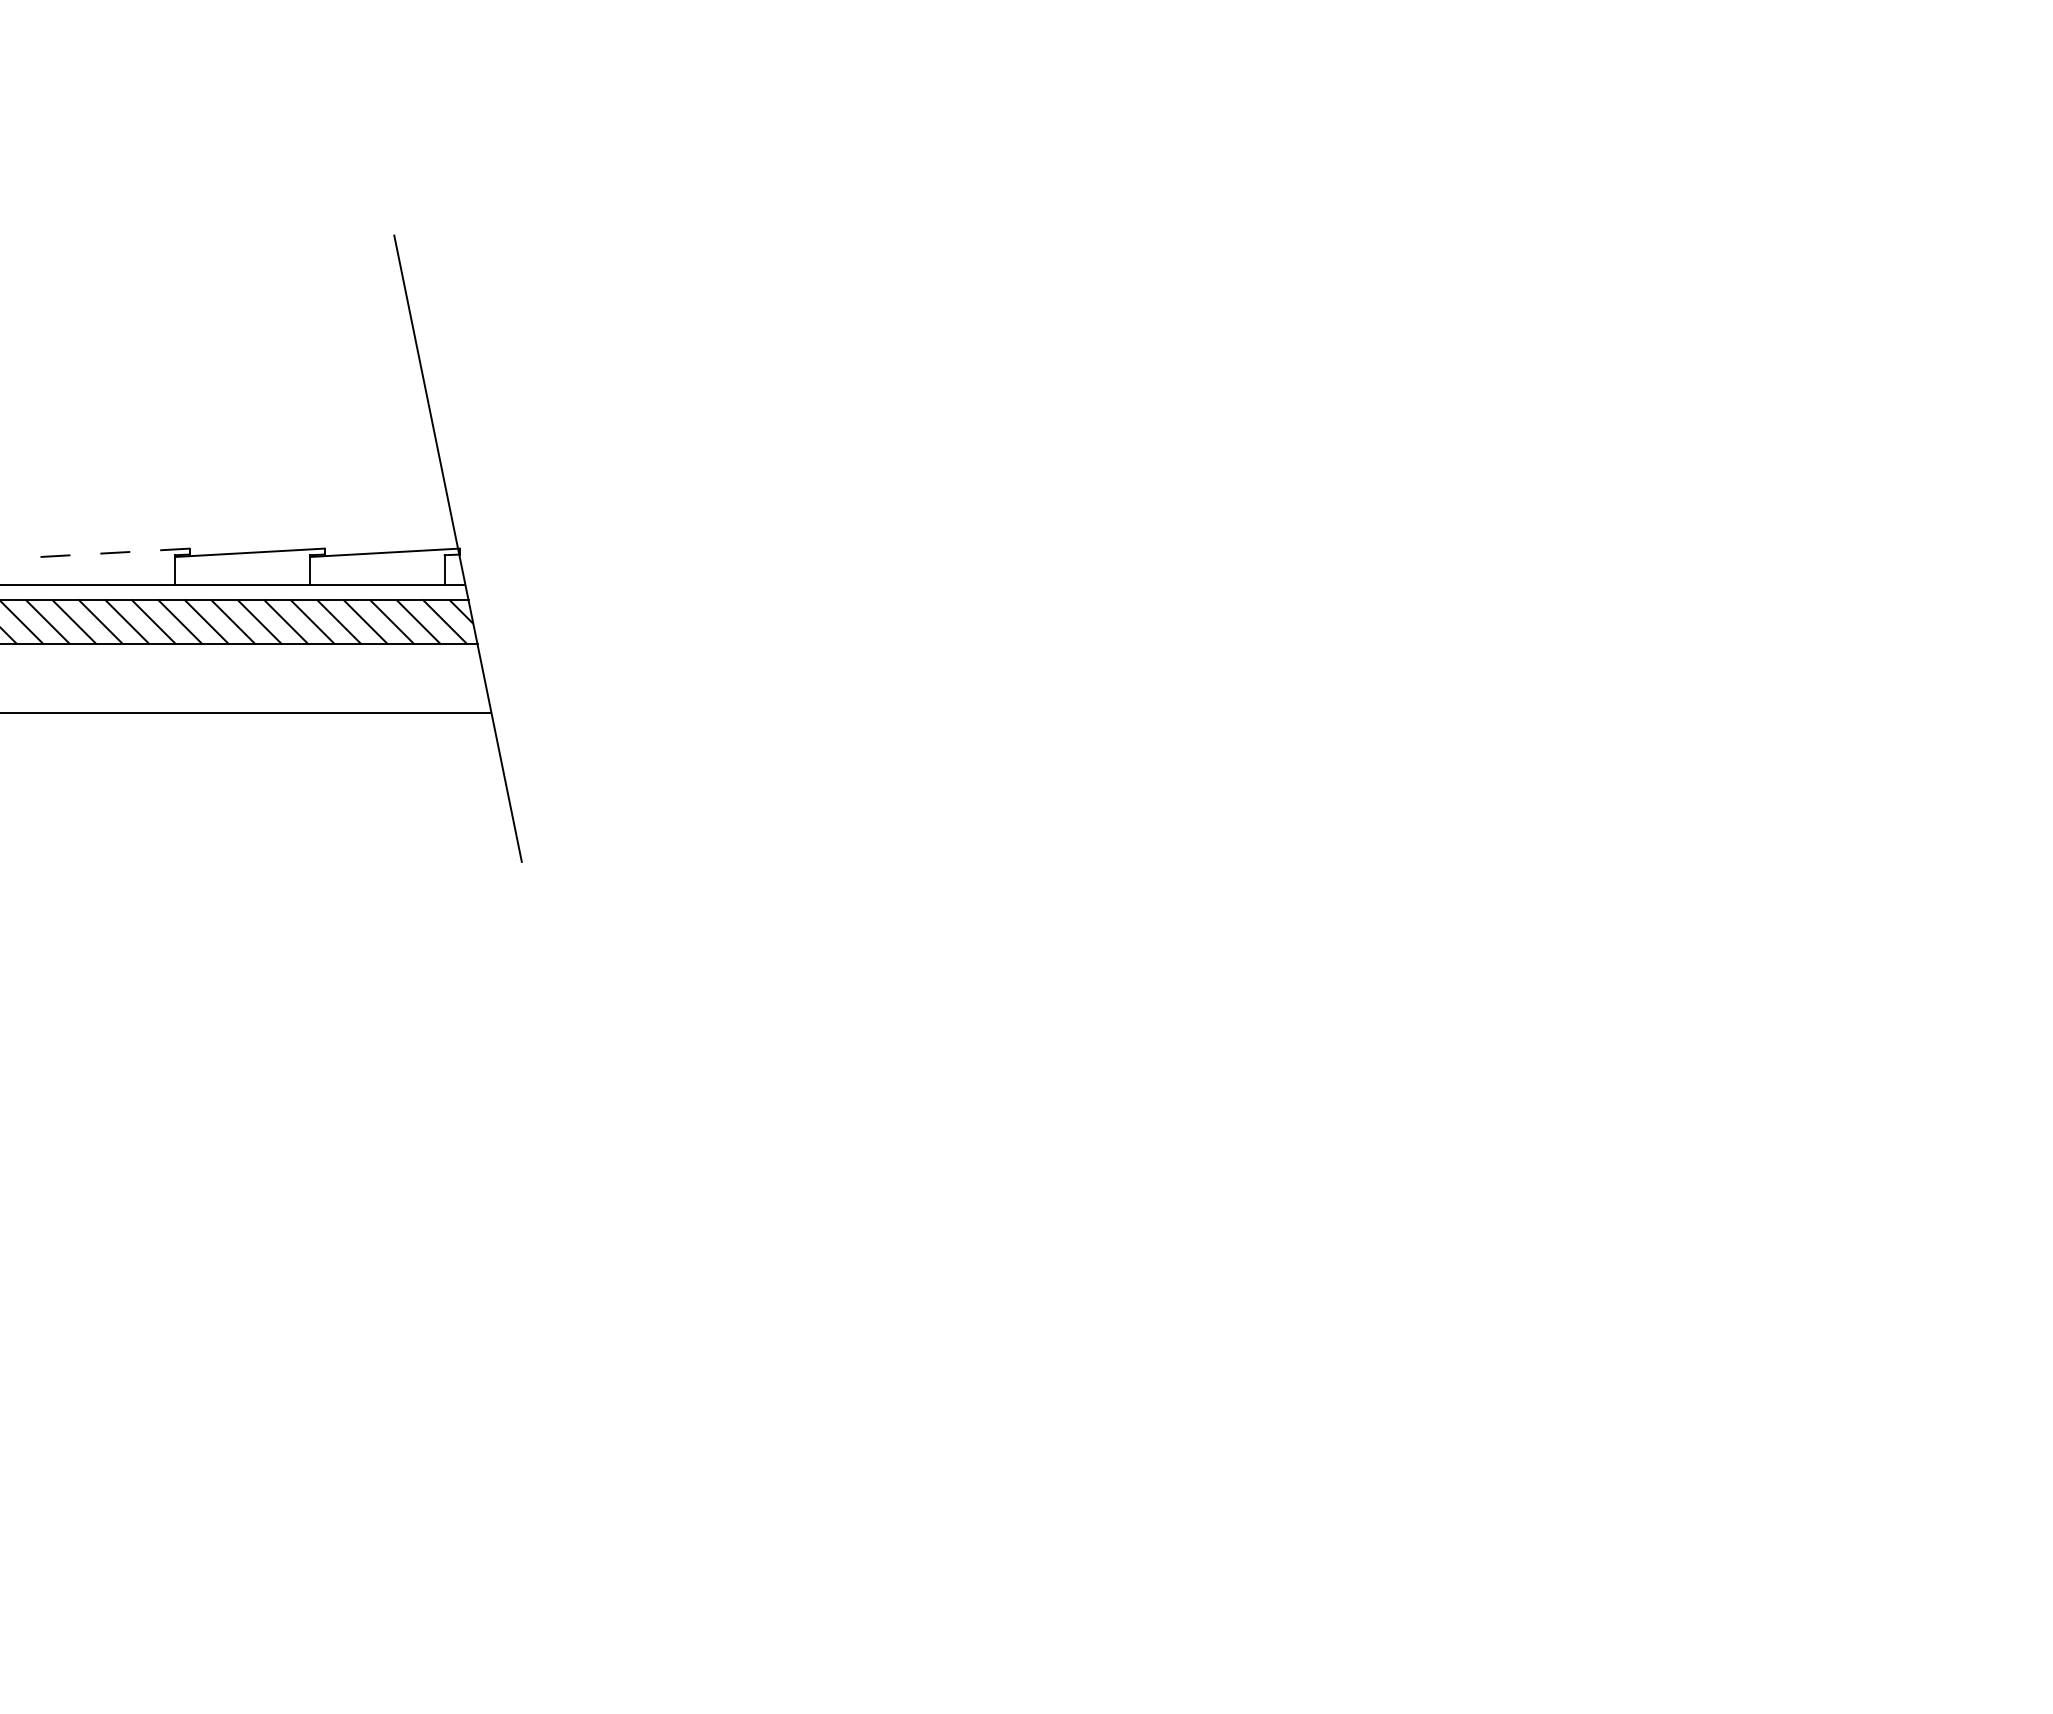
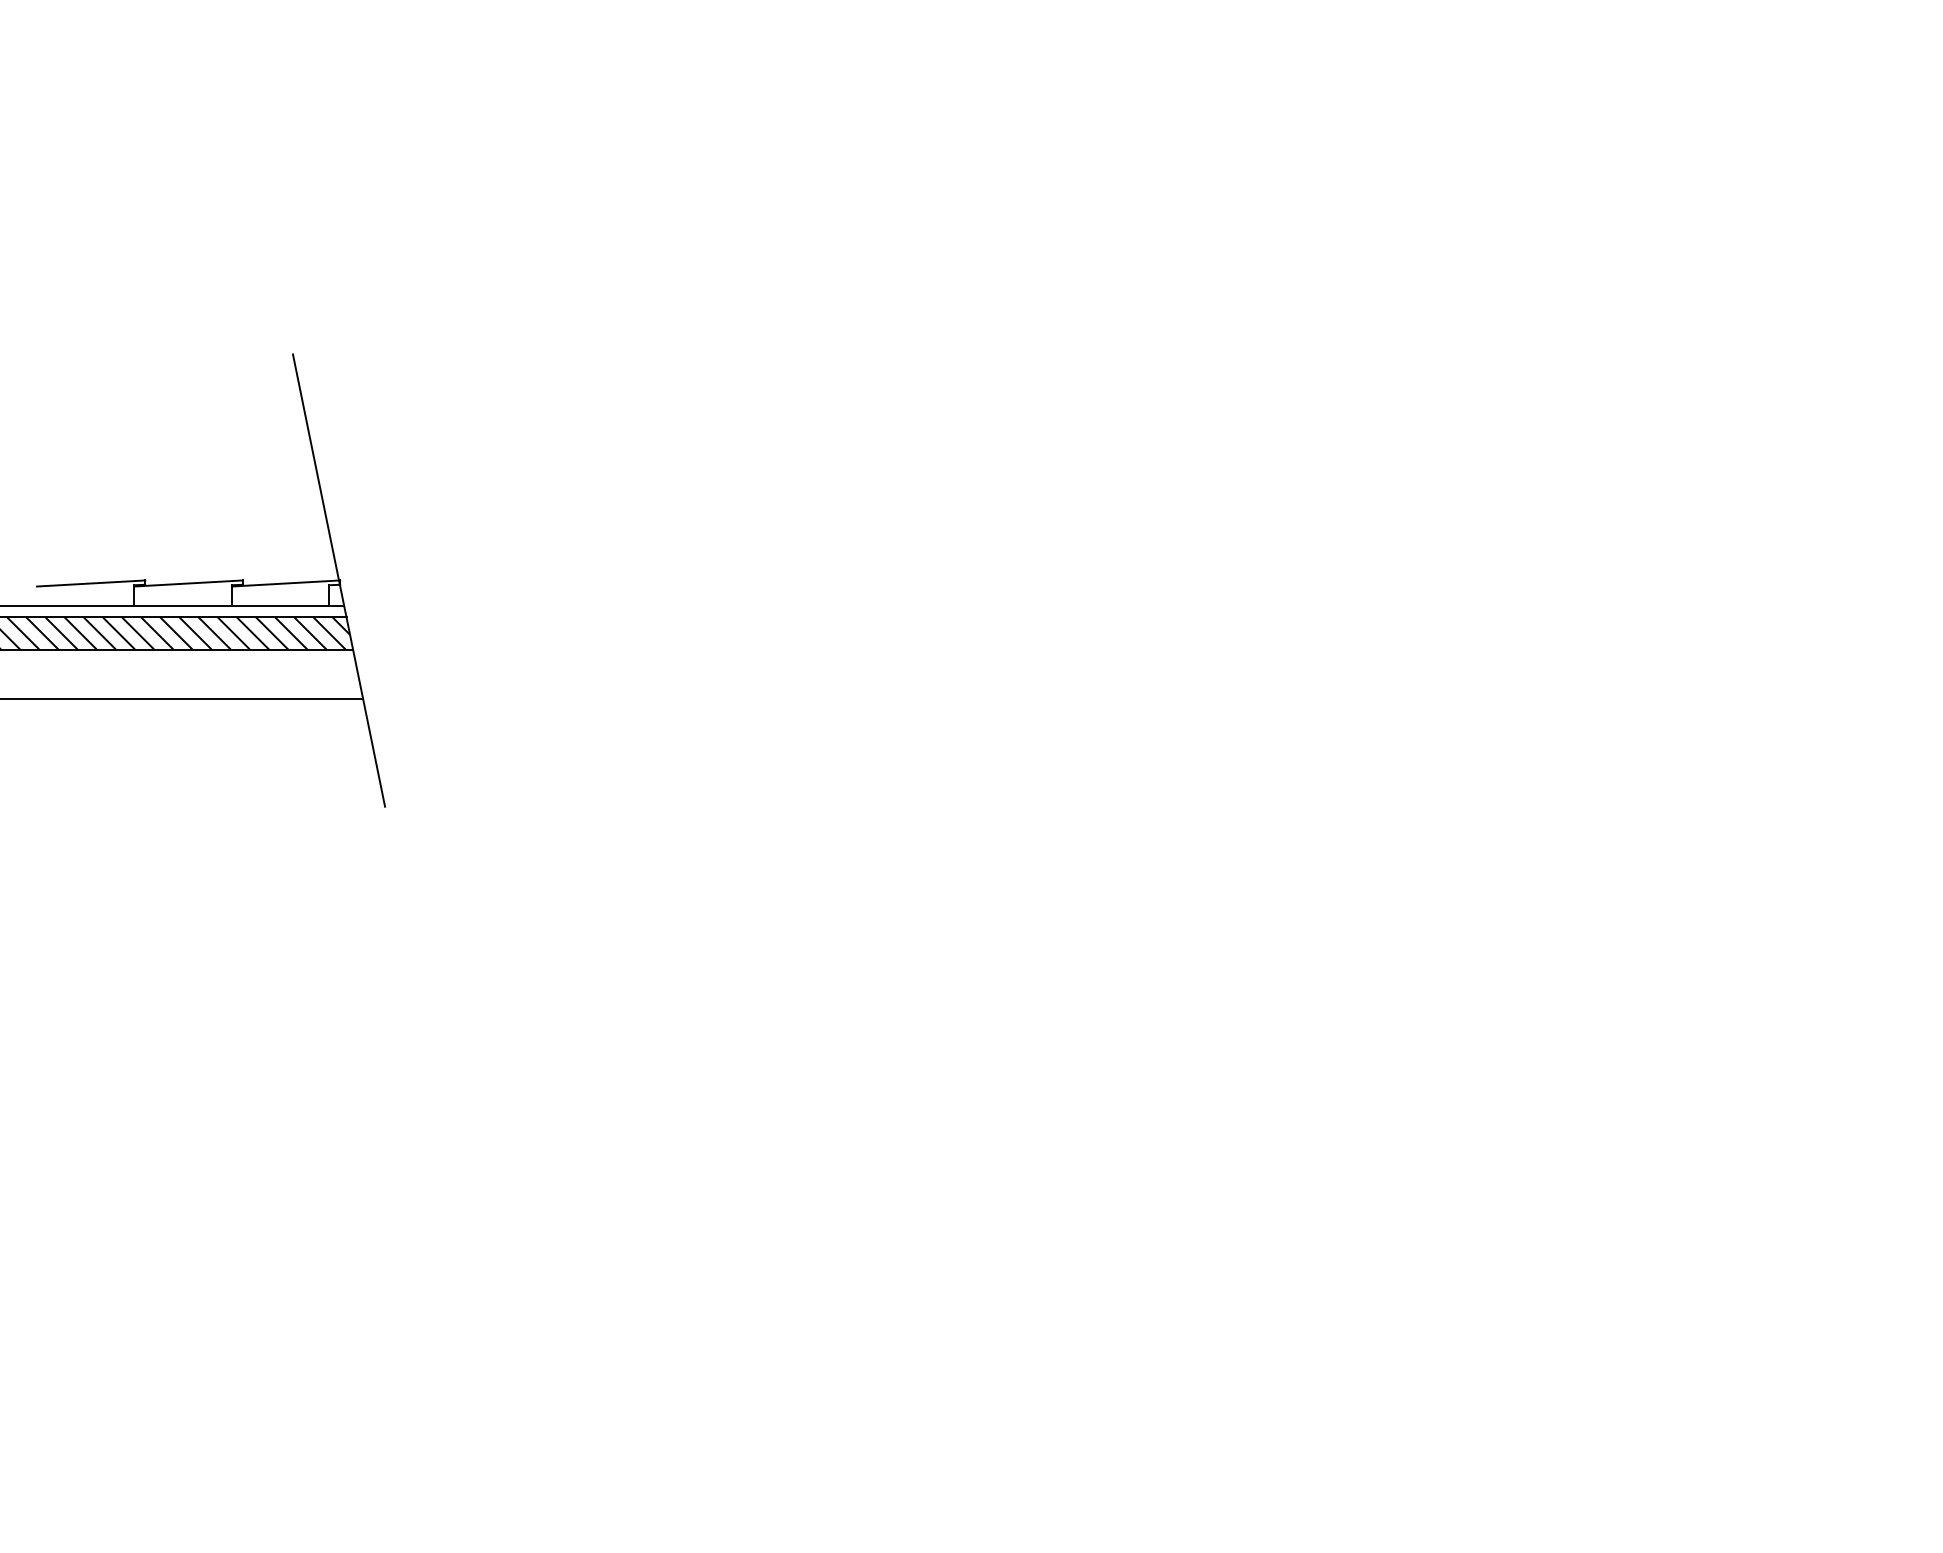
line: (114, 552) -> (90, 583), dashed -> solid

